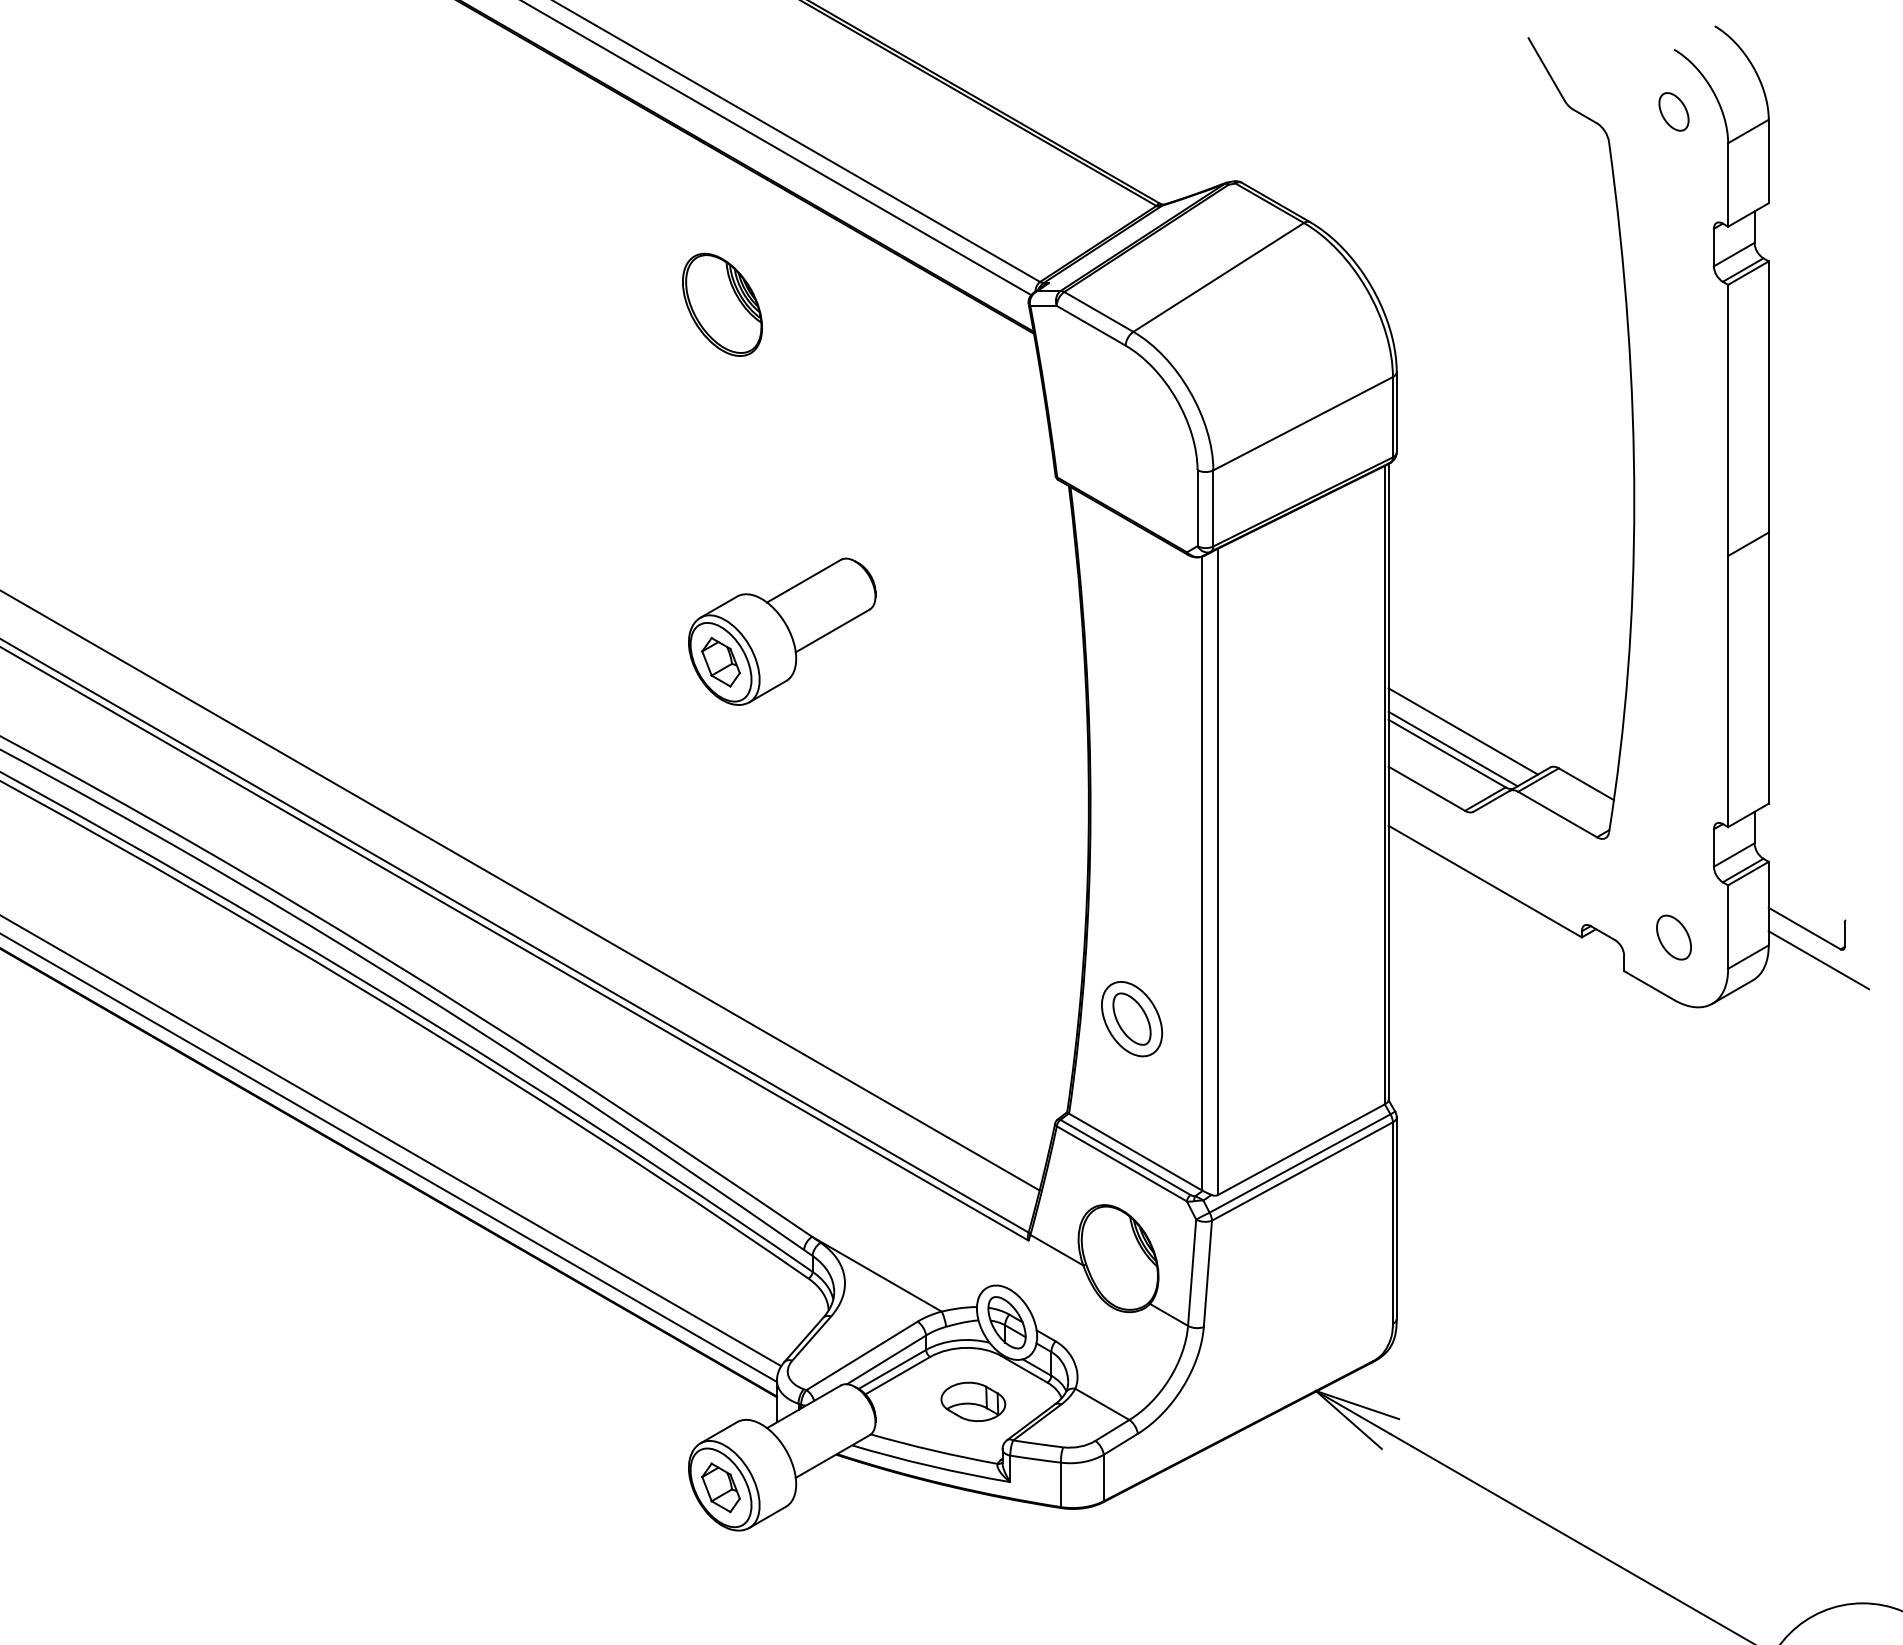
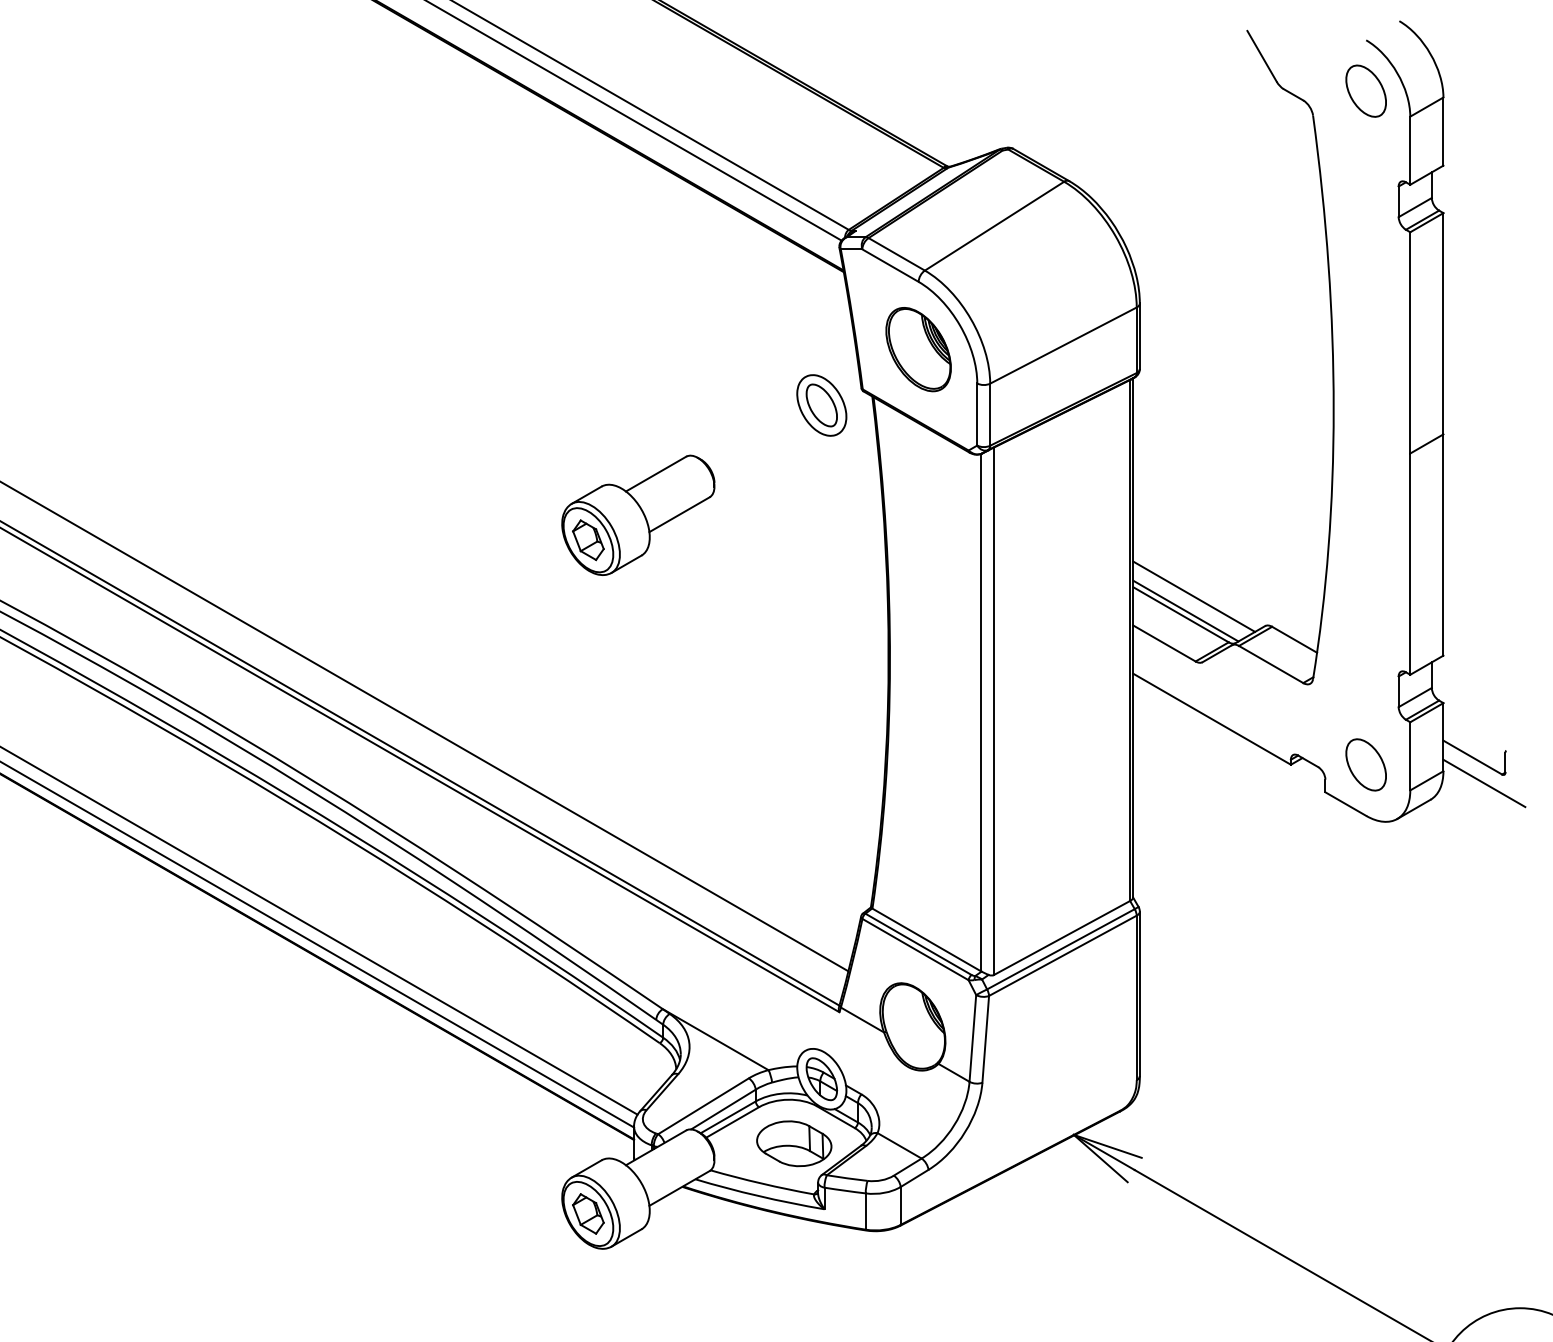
part: (1673, 111) -> (1365, 90), size x1.67
part: (722, 304) -> (918, 349), moved
part: (1673, 937) -> (1365, 764), size x1.43
part: (1131, 1019) -> (821, 405), moved
part: (973, 1401) -> (794, 1143), size x1.43

